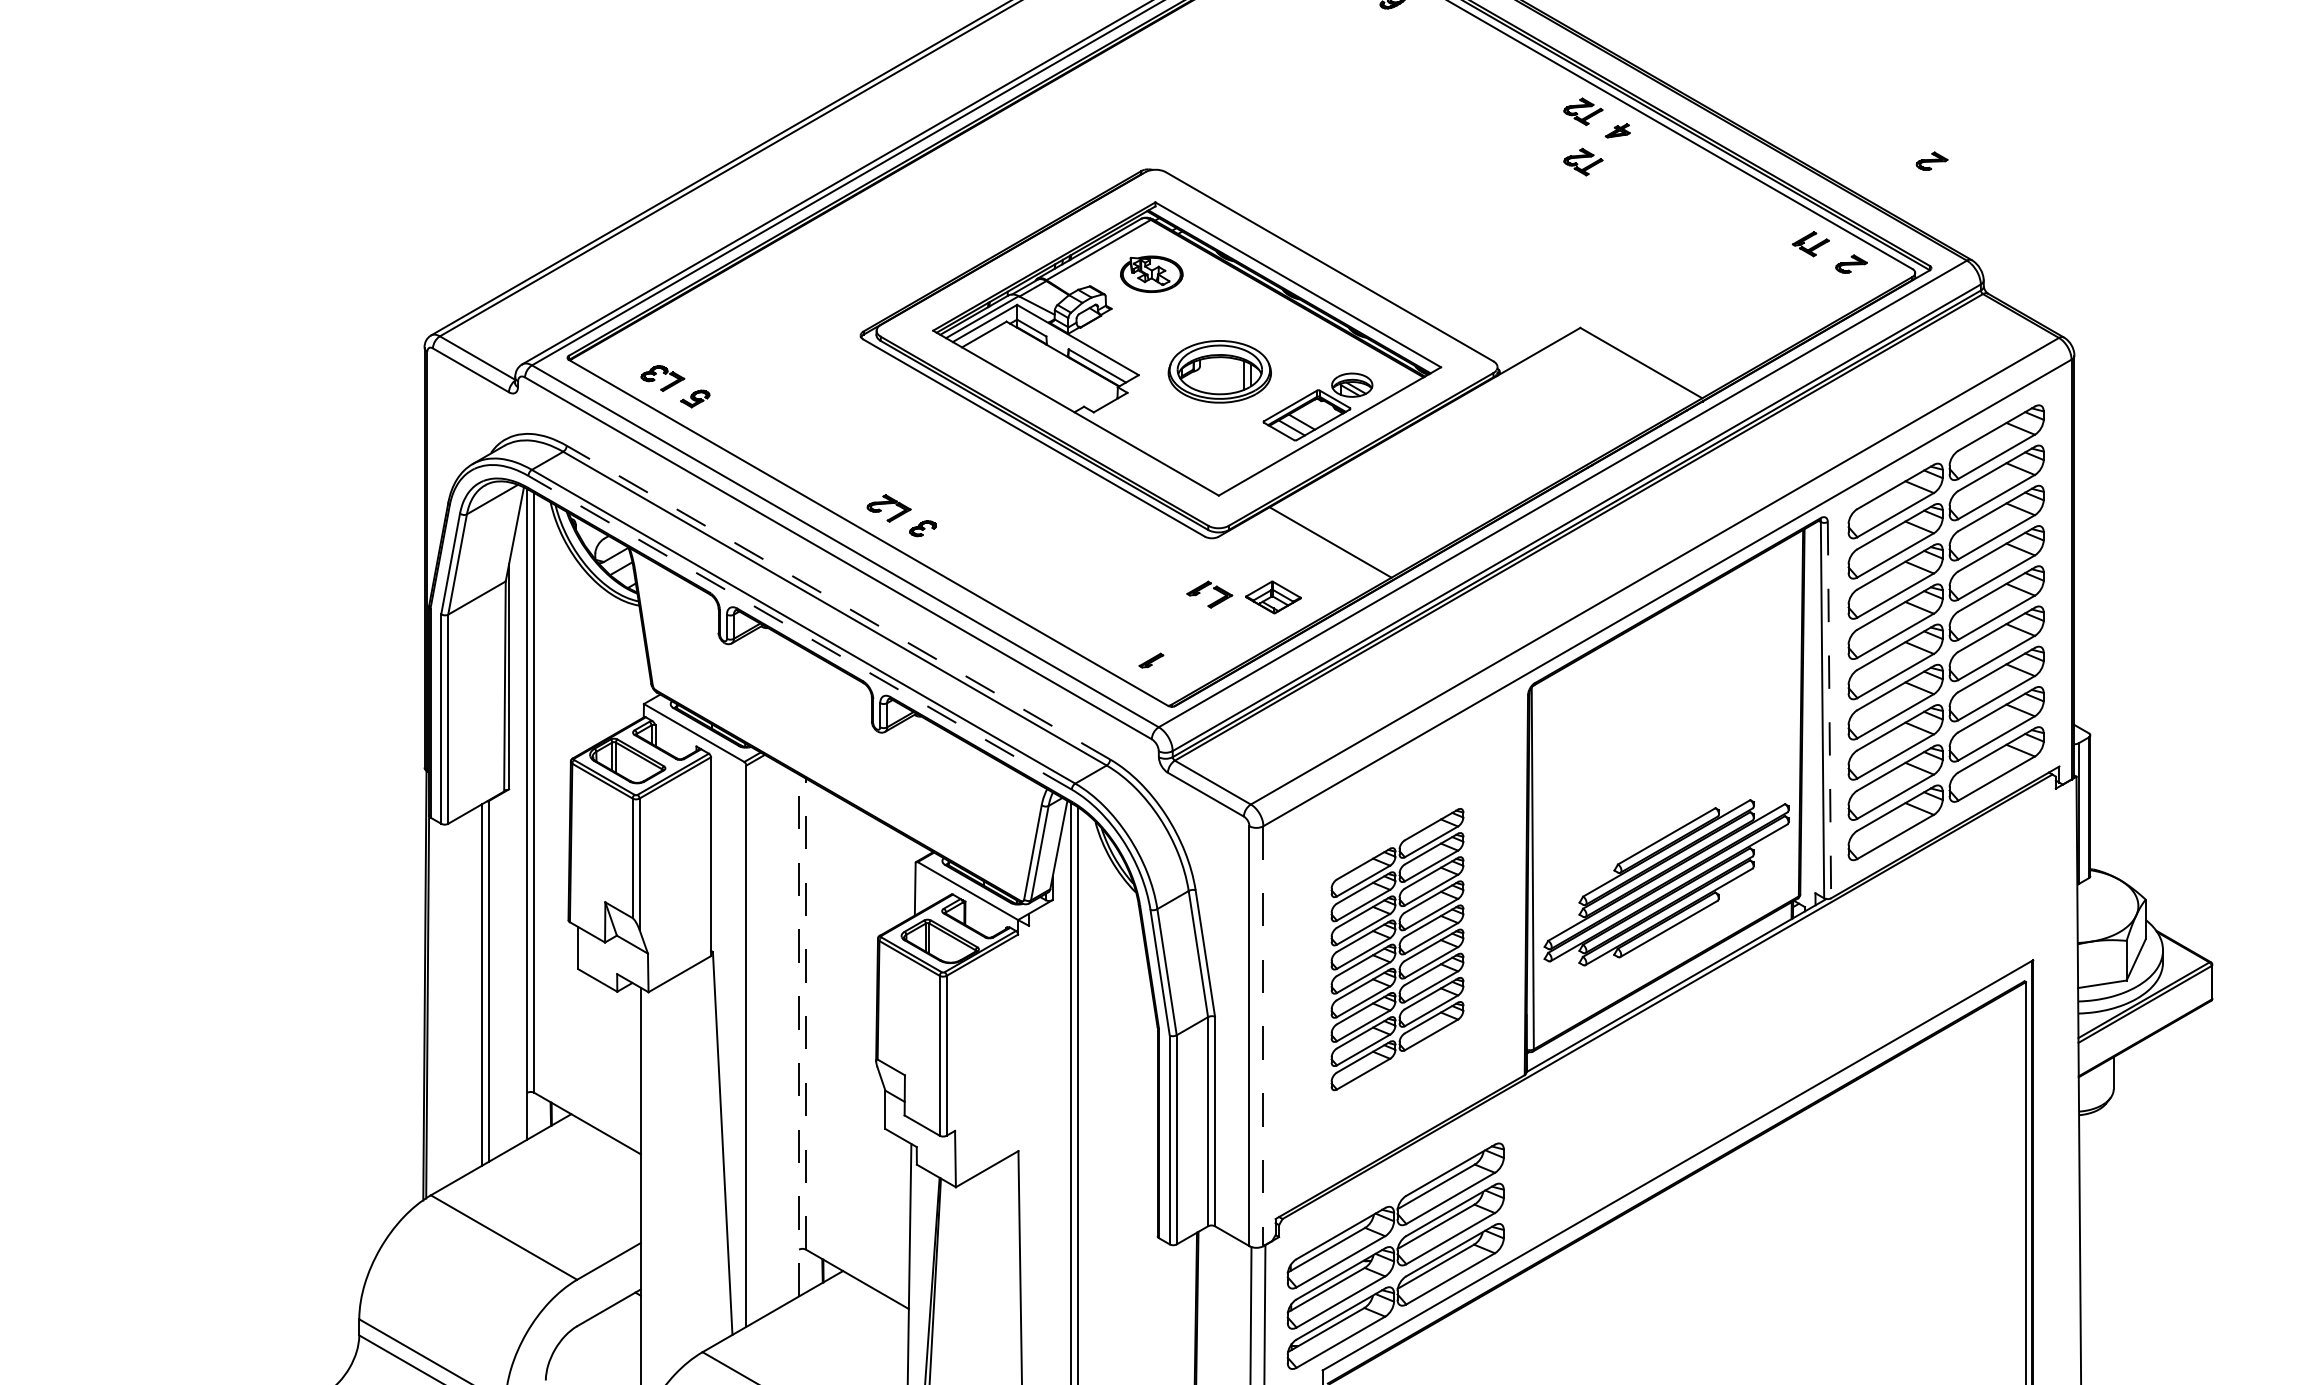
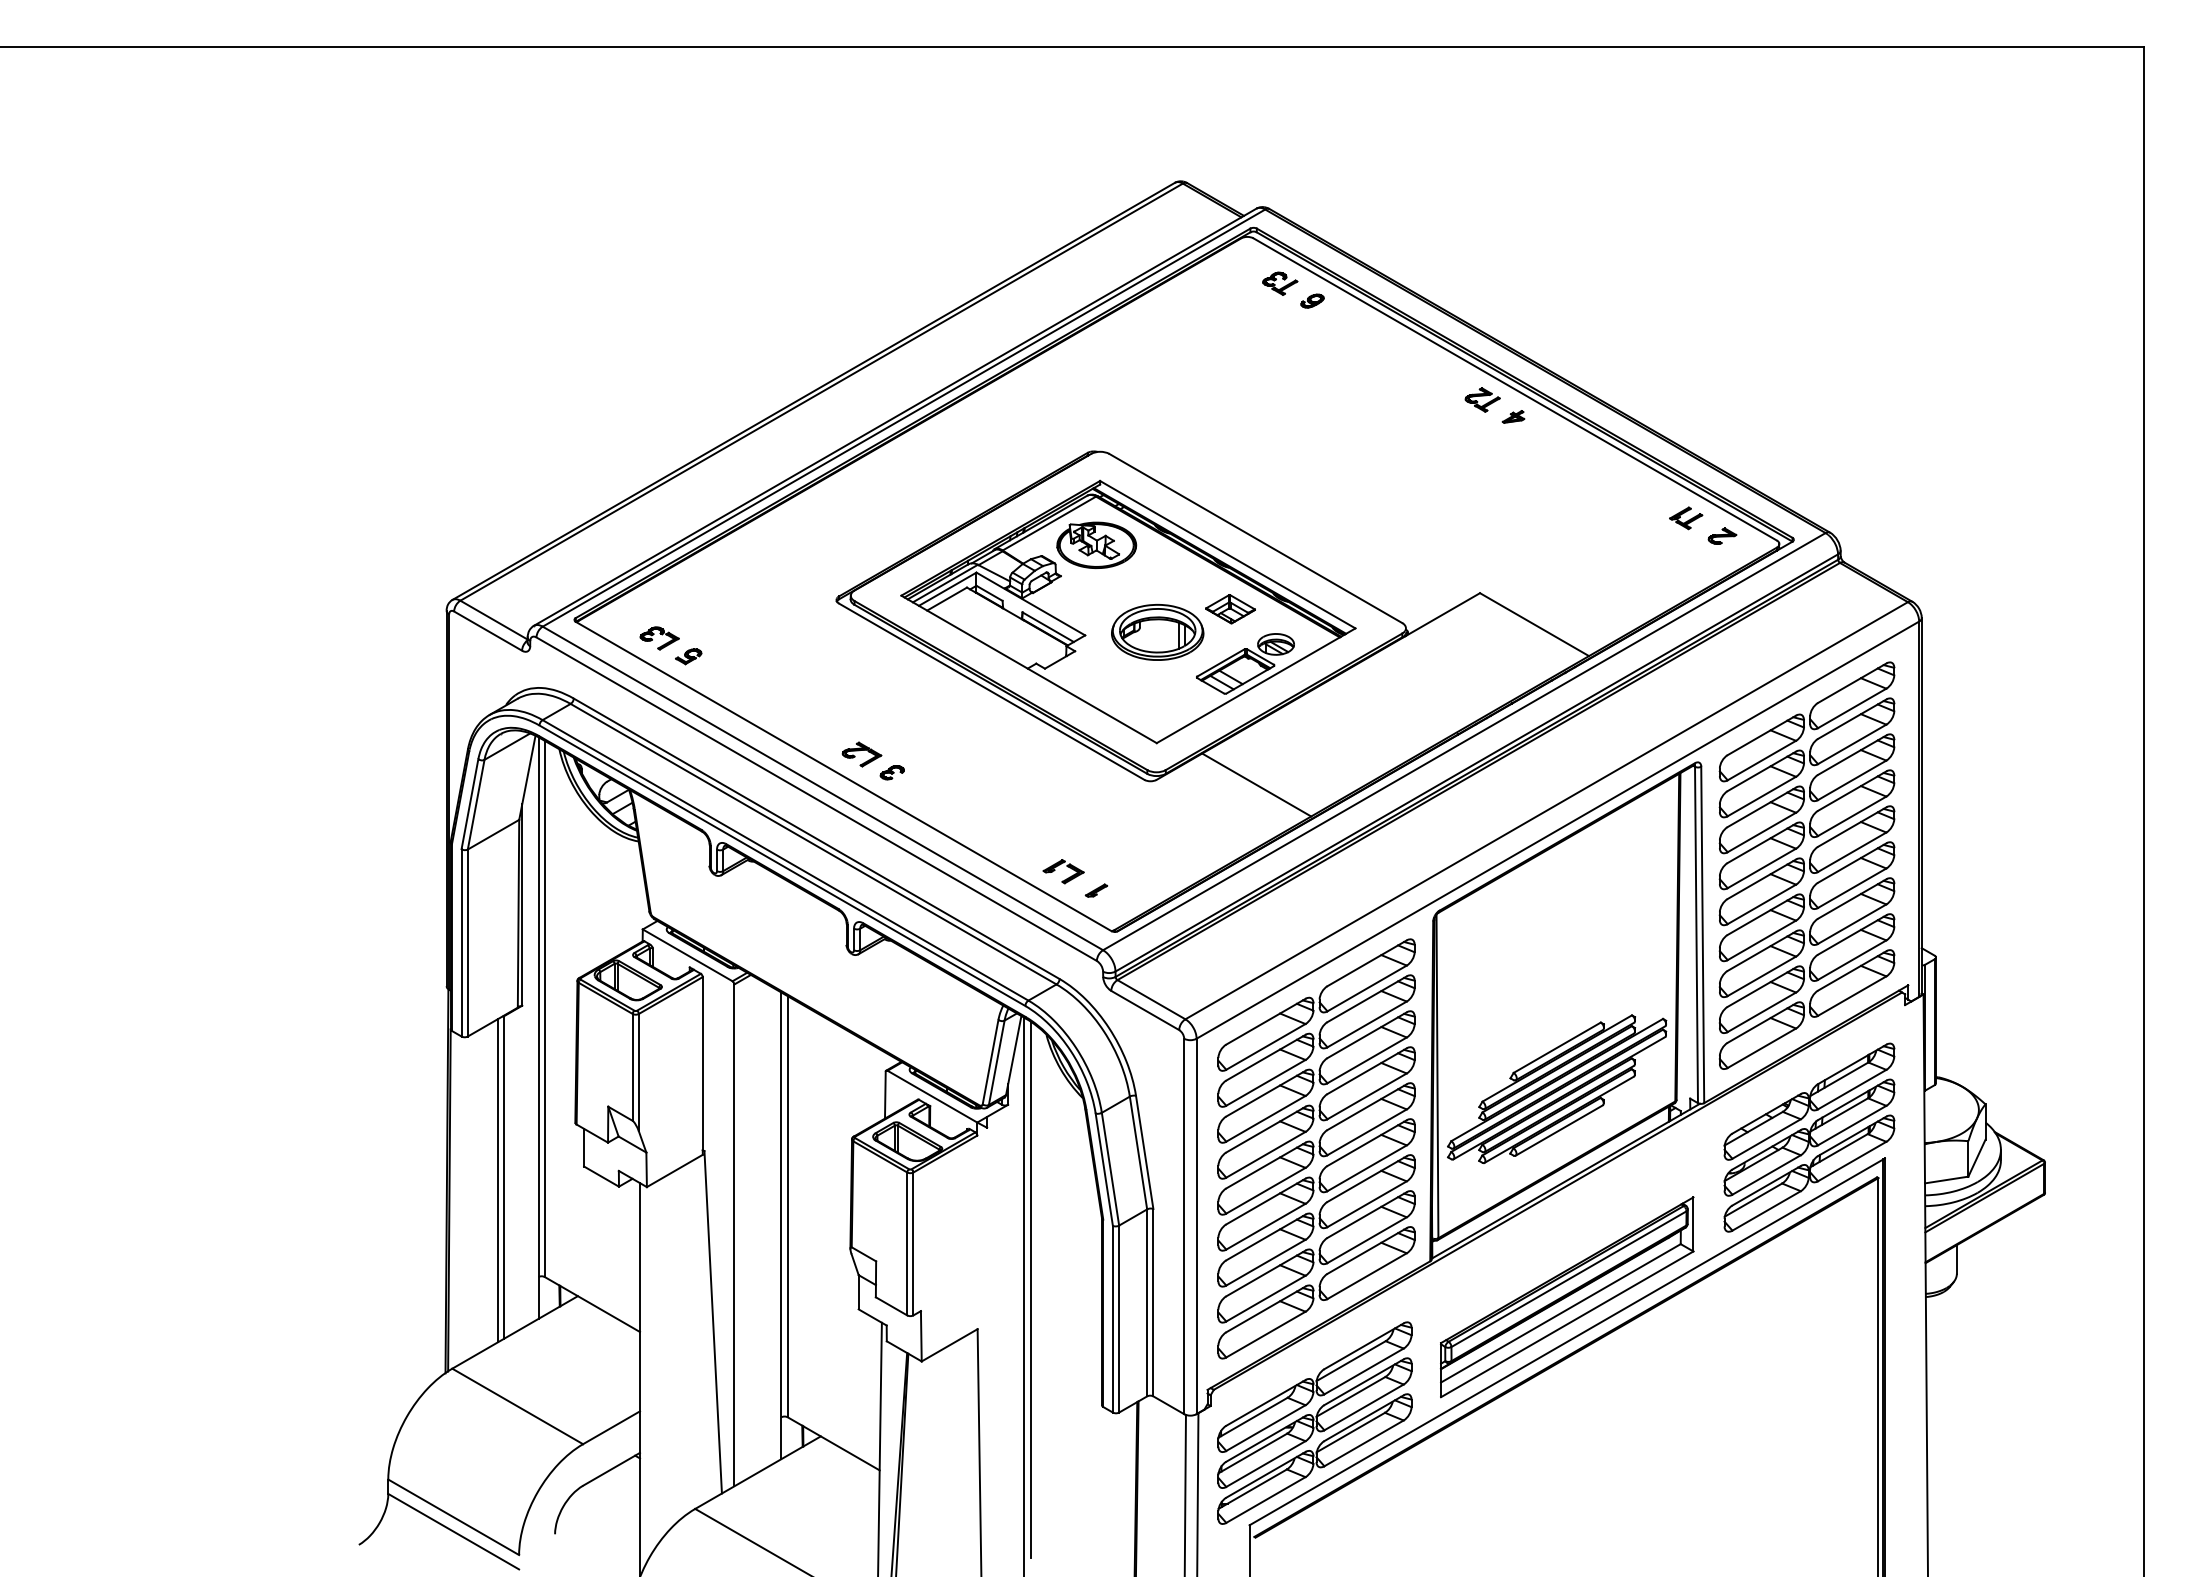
part: (1932, 160) -> (1794, 443), removed
part: (1583, 161) -> (1482, 444), removed
part: (1151, 273) -> (1096, 544), size x1.43
part: (1209, 594) -> (1063, 871), moved
part: (1273, 597) -> (1230, 609), moved
line: (838, 602) -> (816, 838), dashed -> solid
line: (800, 632) -> (782, 865), dashed -> solid
line: (1829, 710) -> (1702, 935), dashed -> solid
part: (1948, 936) -> (1809, 1137), added
part: (1397, 949) -> (1316, 1148), size x1.67
line: (805, 1013) -> (787, 1206), dashed -> solid
line: (799, 1035) -> (781, 1225), dashed -> solid
line: (1263, 1036) -> (1196, 1226), dashed -> solid
part: (1677, 1115) -> (1566, 1297), added

